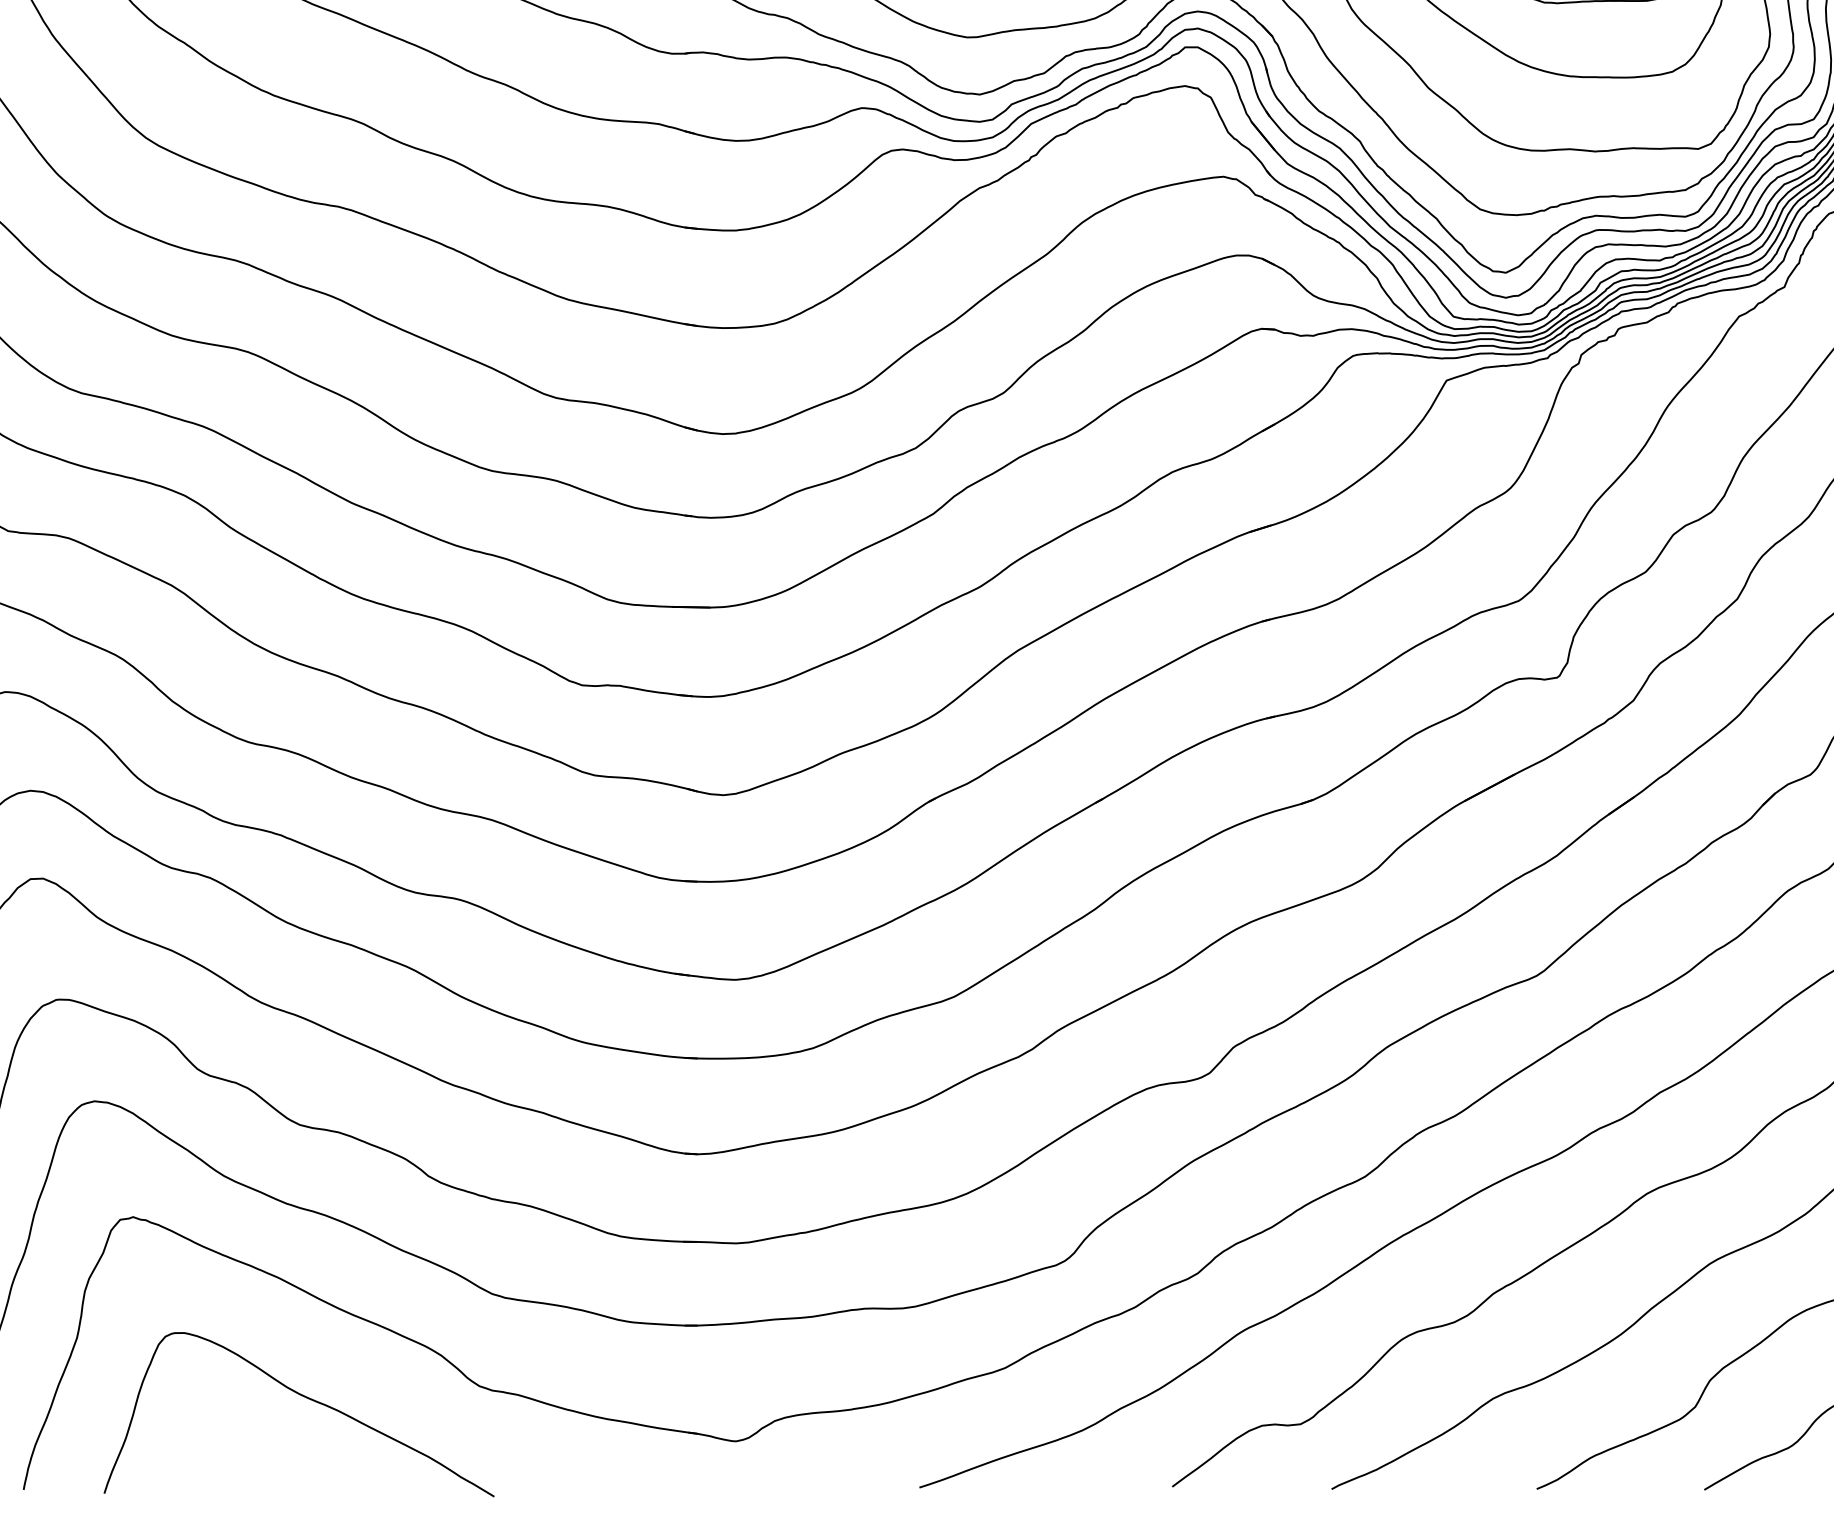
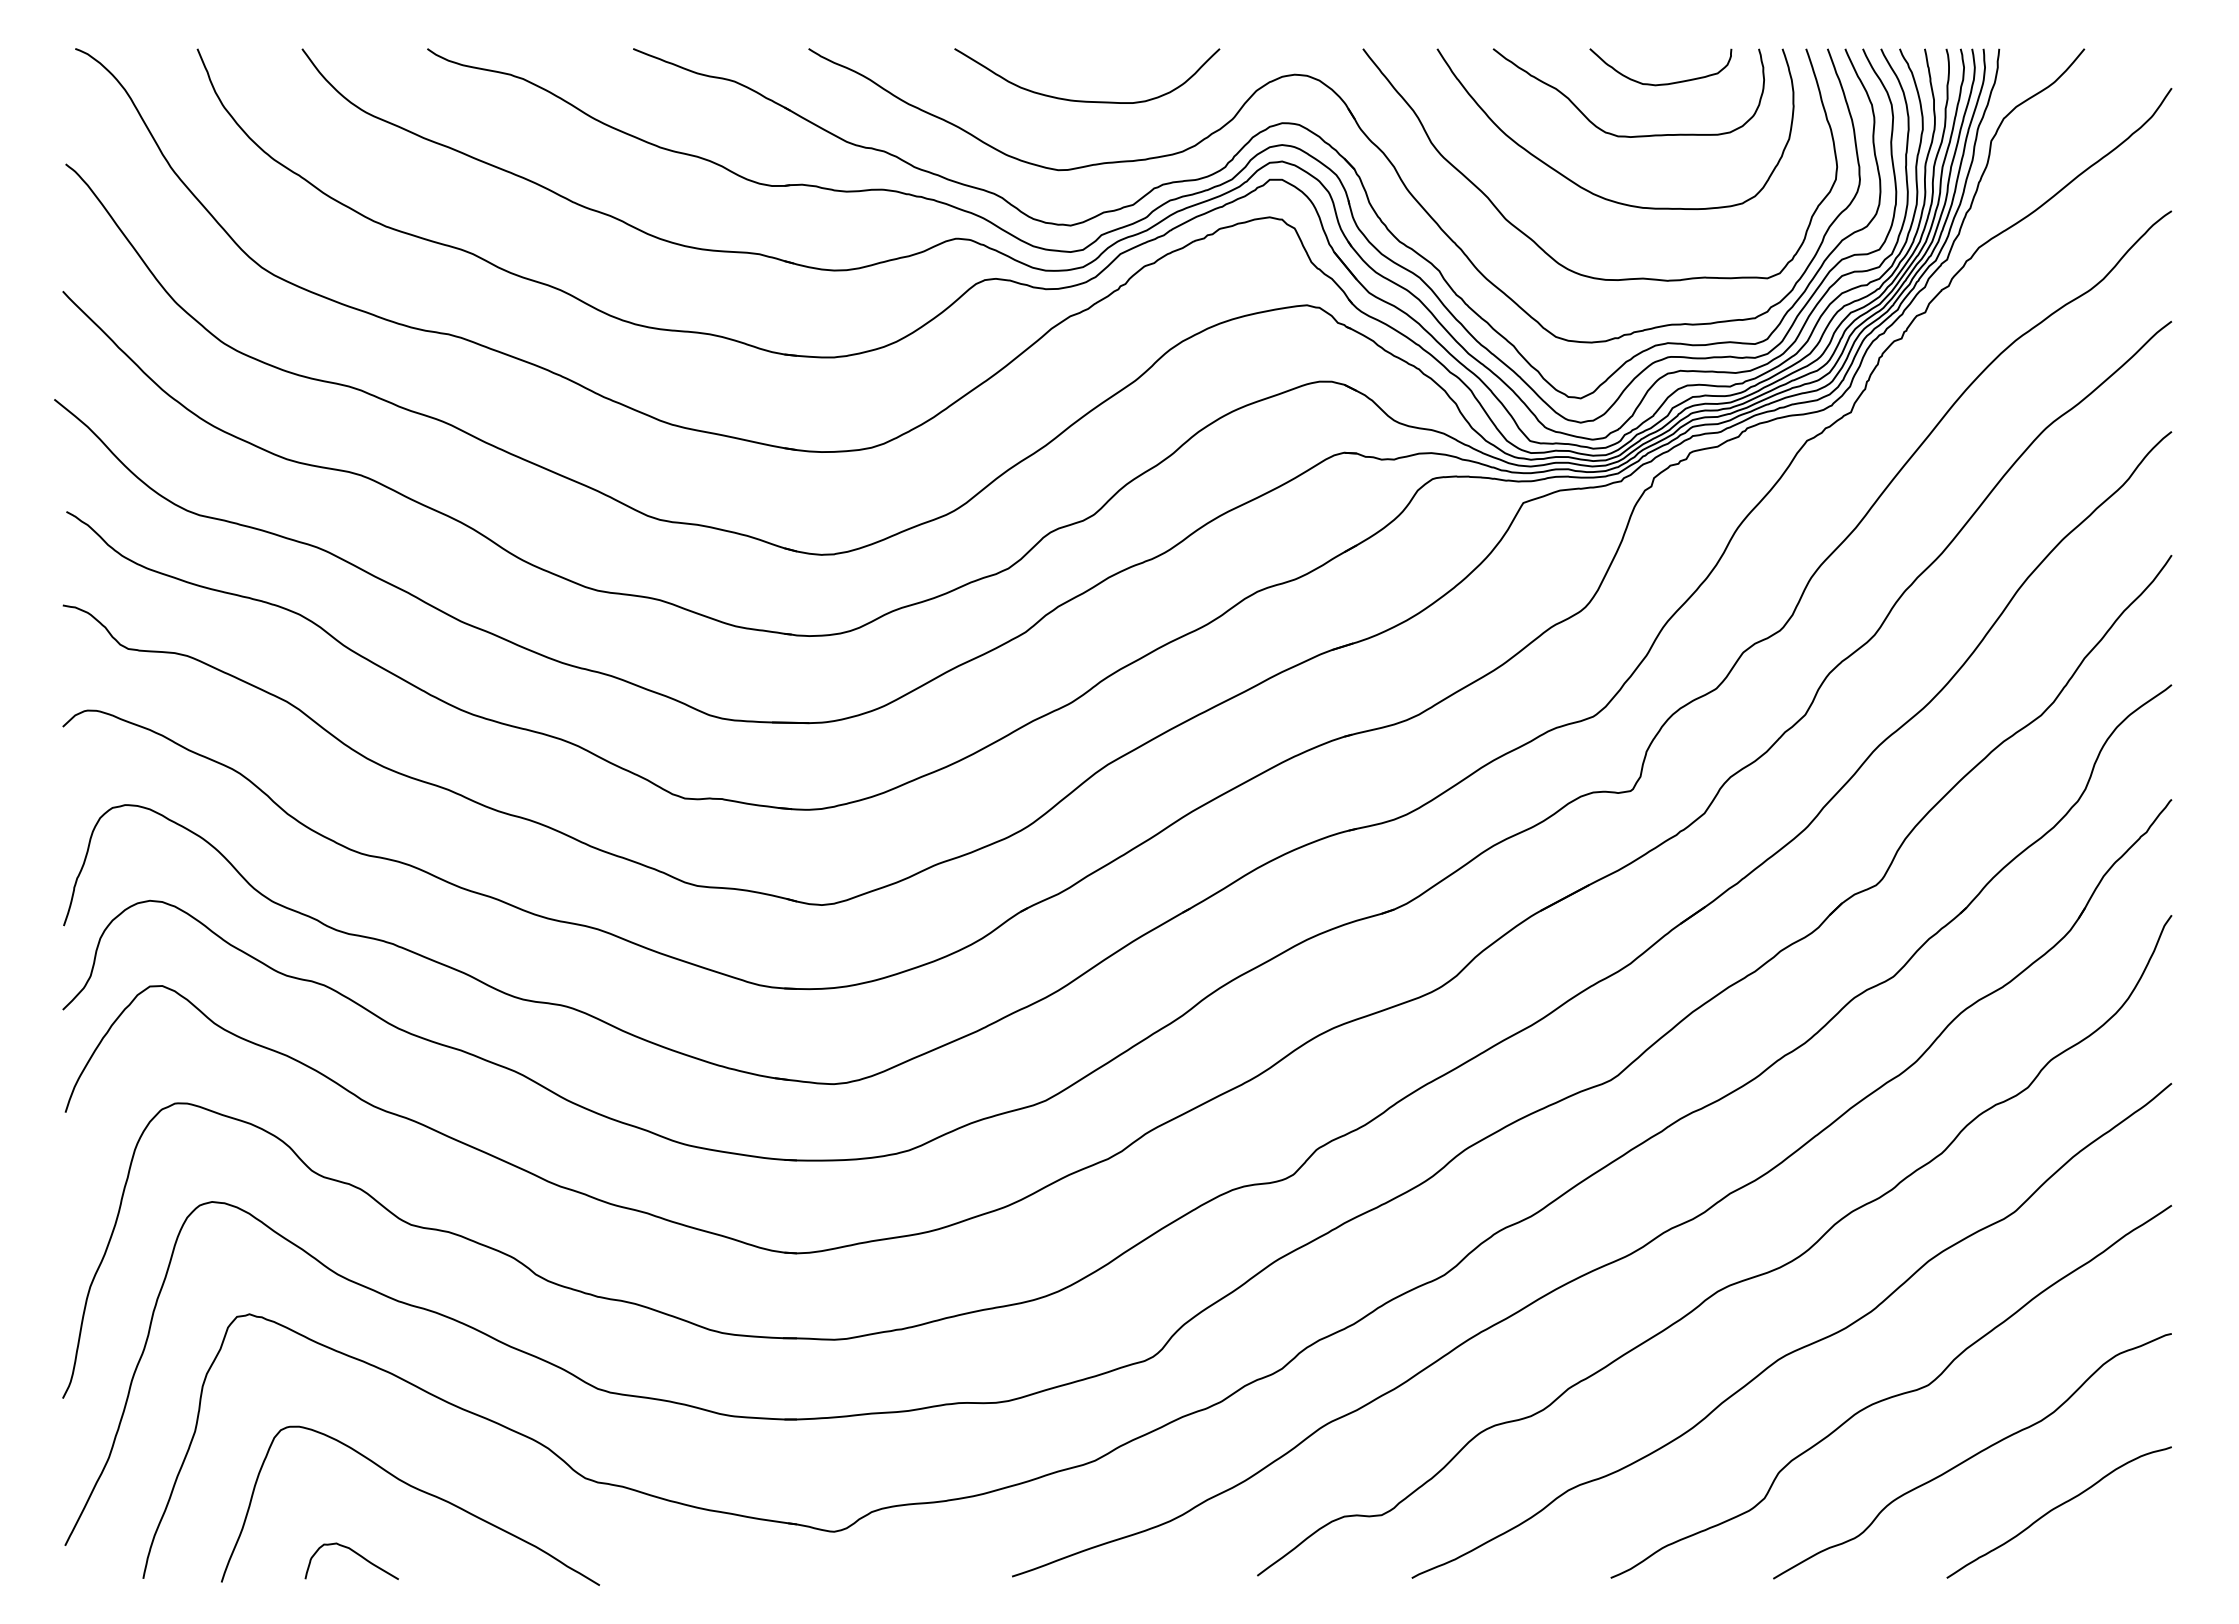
curve: (243, 1464) -> (356, 1554), added

